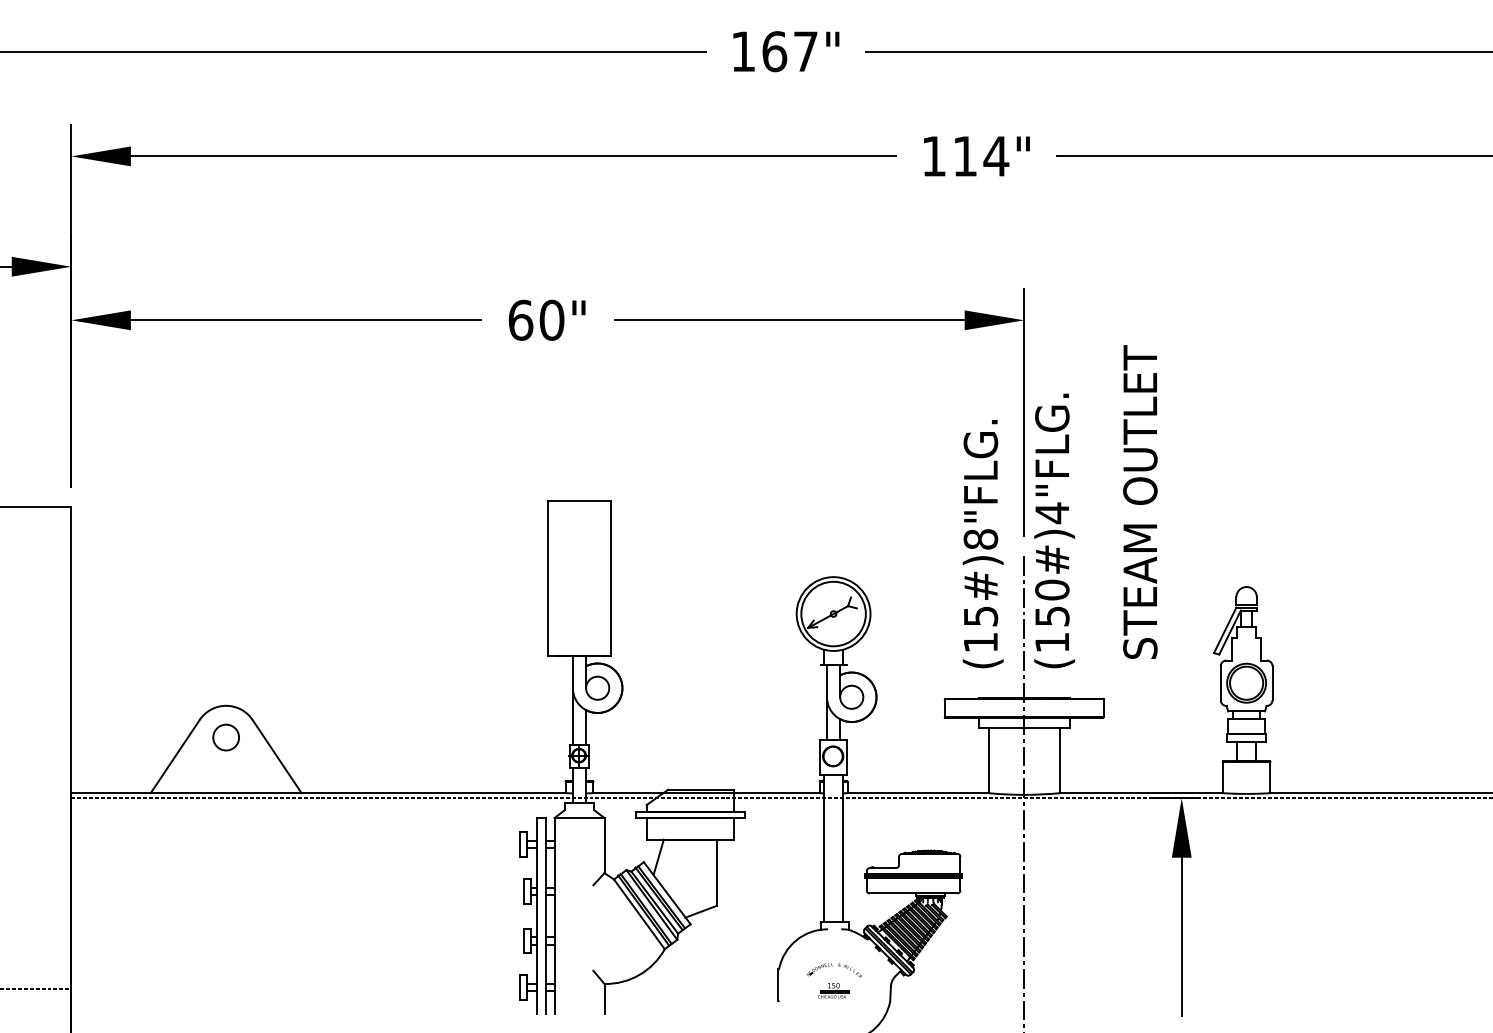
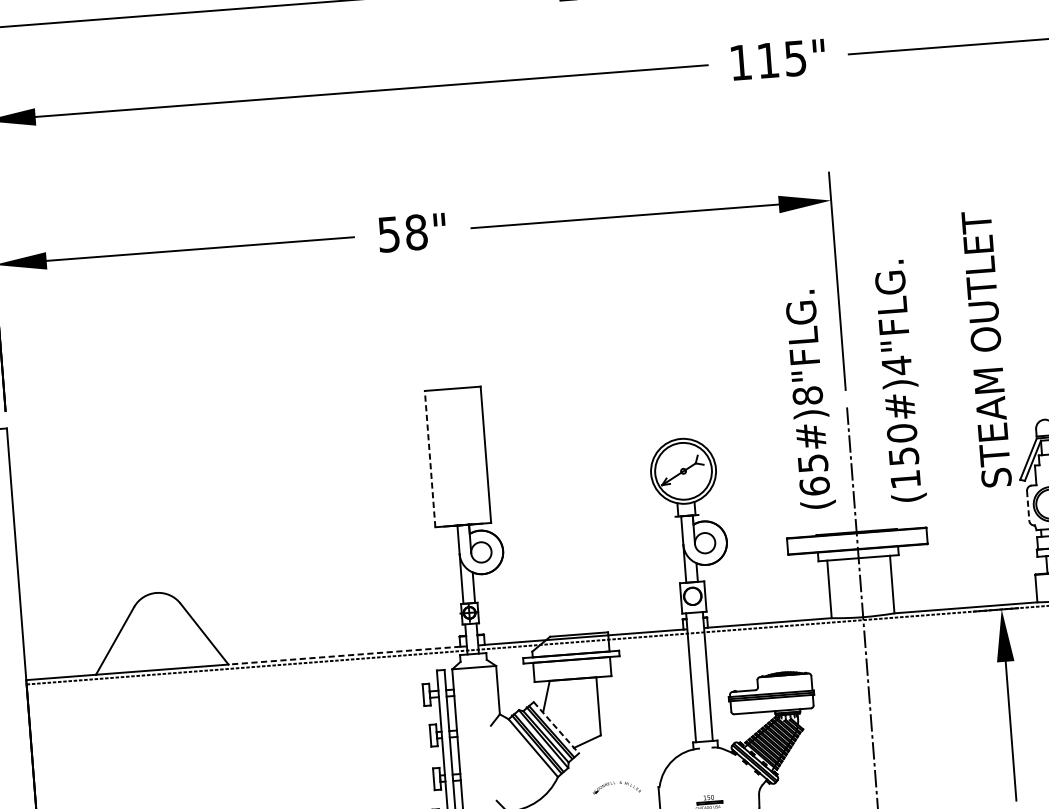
text: (996, 156) -> (795, 58), 114" -> 115"
text: (536, 319) -> (402, 232), 60" -> 58"
text: (1140, 501) -> (986, 348), moved
text: (1054, 530) -> (899, 380), moved
line: (547, 578) -> (429, 459), solid -> dashed
text: (980, 642) -> (814, 486), (15#)8"FLG. -> (65#)8"FLG.
line: (1220, 683) -> (1027, 506), solid -> dashed
circle: (225, 737) -> (157, 620), removed
line: (433, 793) -> (344, 655), solid -> dashed
line: (667, 893) -> (556, 727), solid -> dashed
part: (834, 970) -> (616, 787), moved

